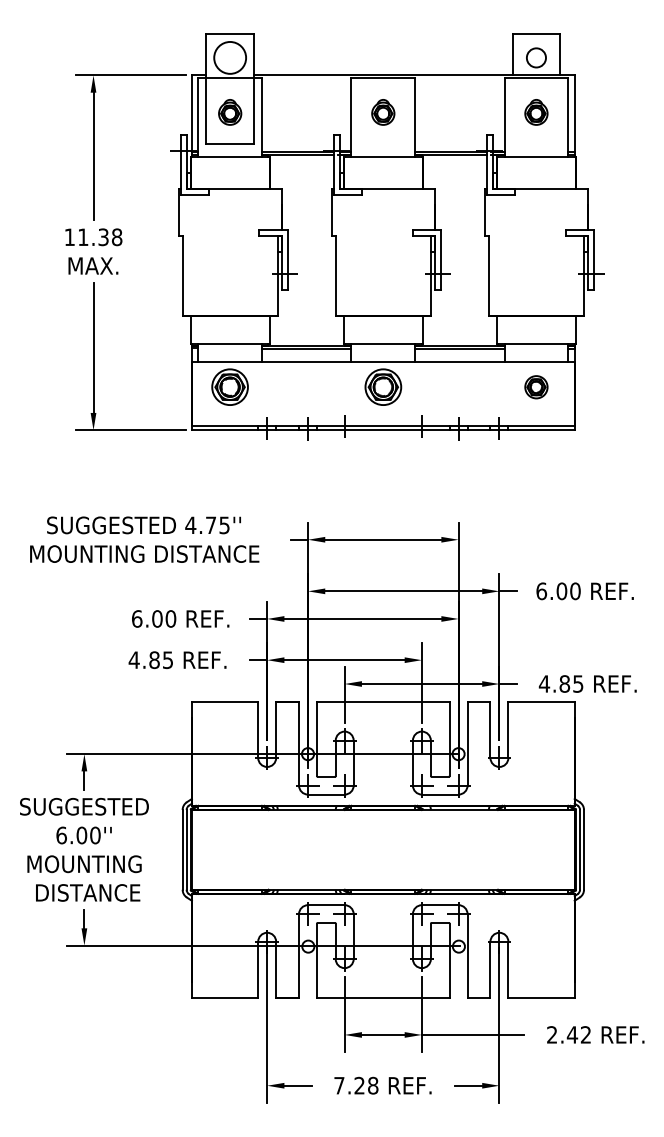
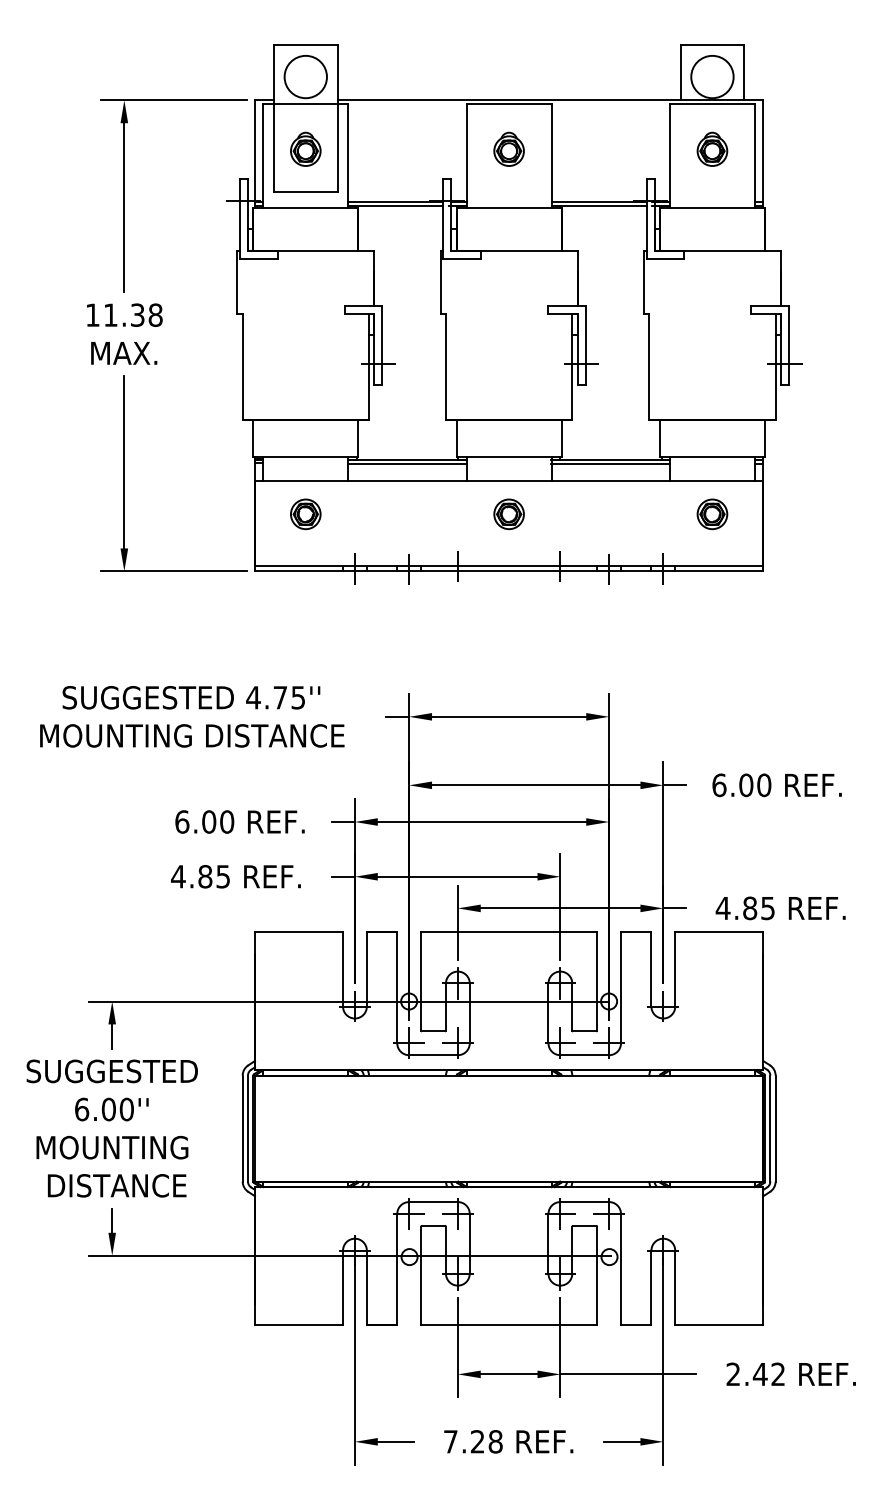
circle: (536, 57) -> (712, 76), size x1.67
part: (229, 387) -> (305, 514), size x0.62
part: (382, 387) -> (508, 514), size x0.62

